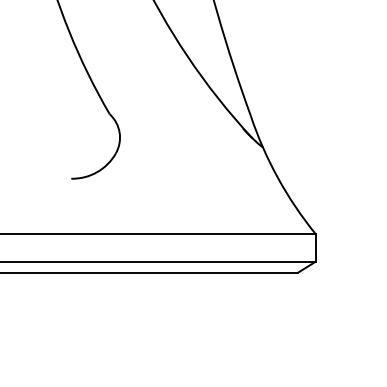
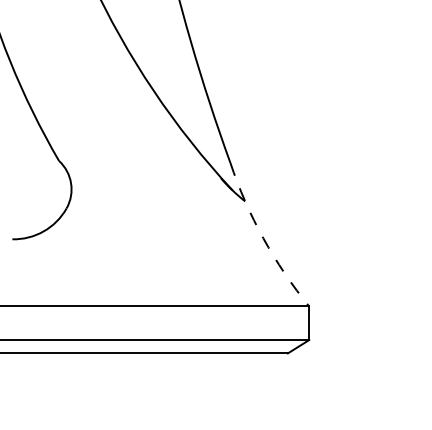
arc: (277, 177) -> (262, 237), solid -> dashed

